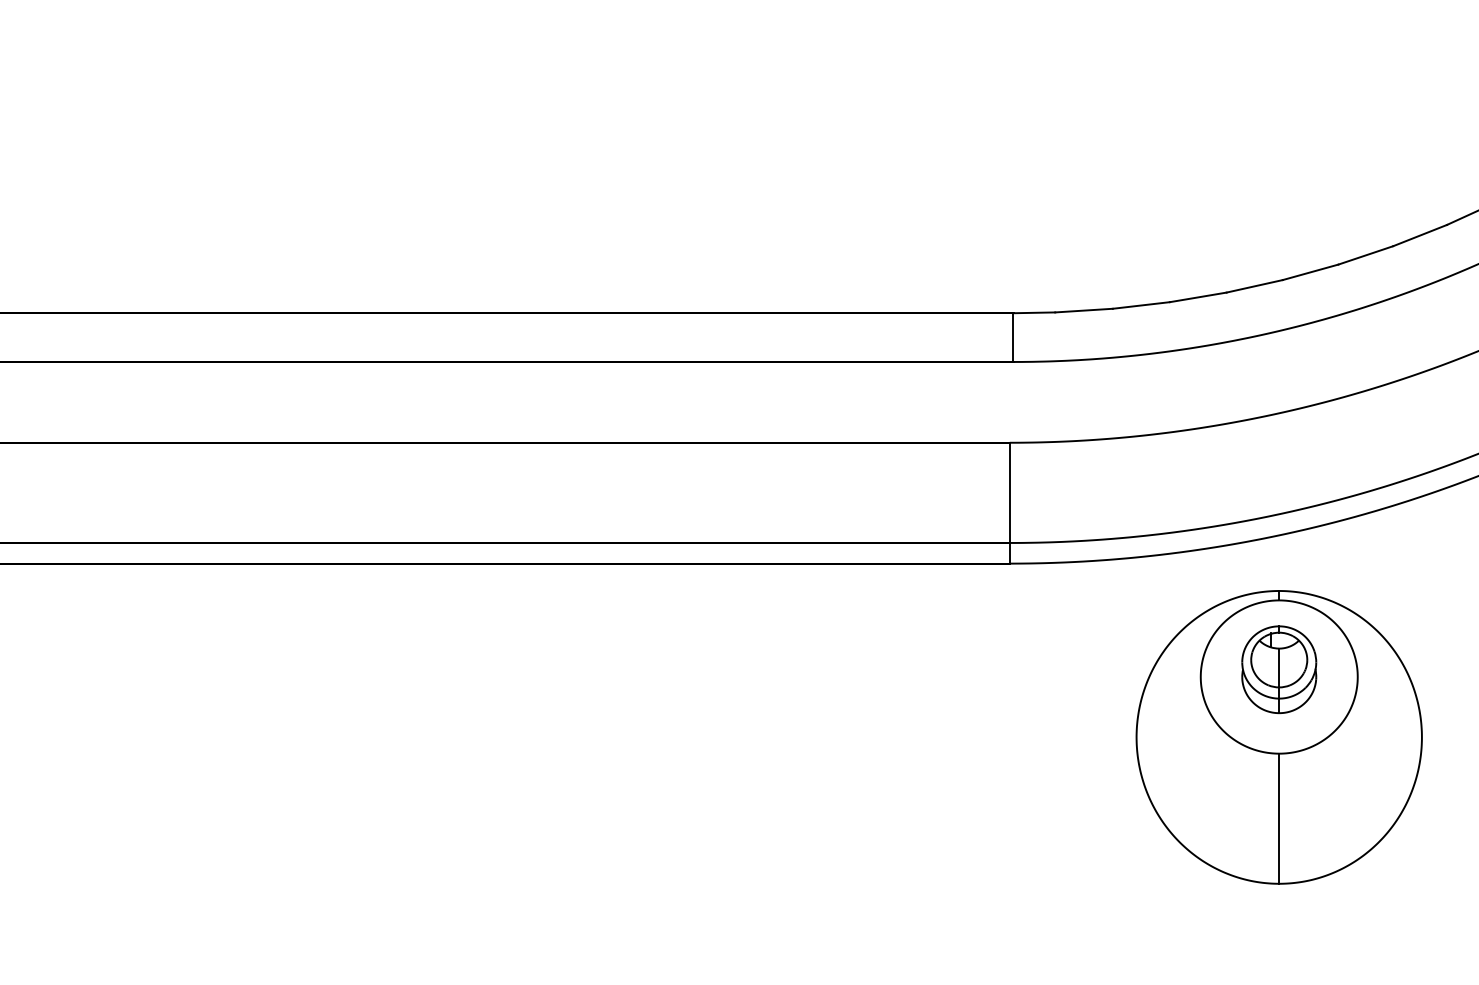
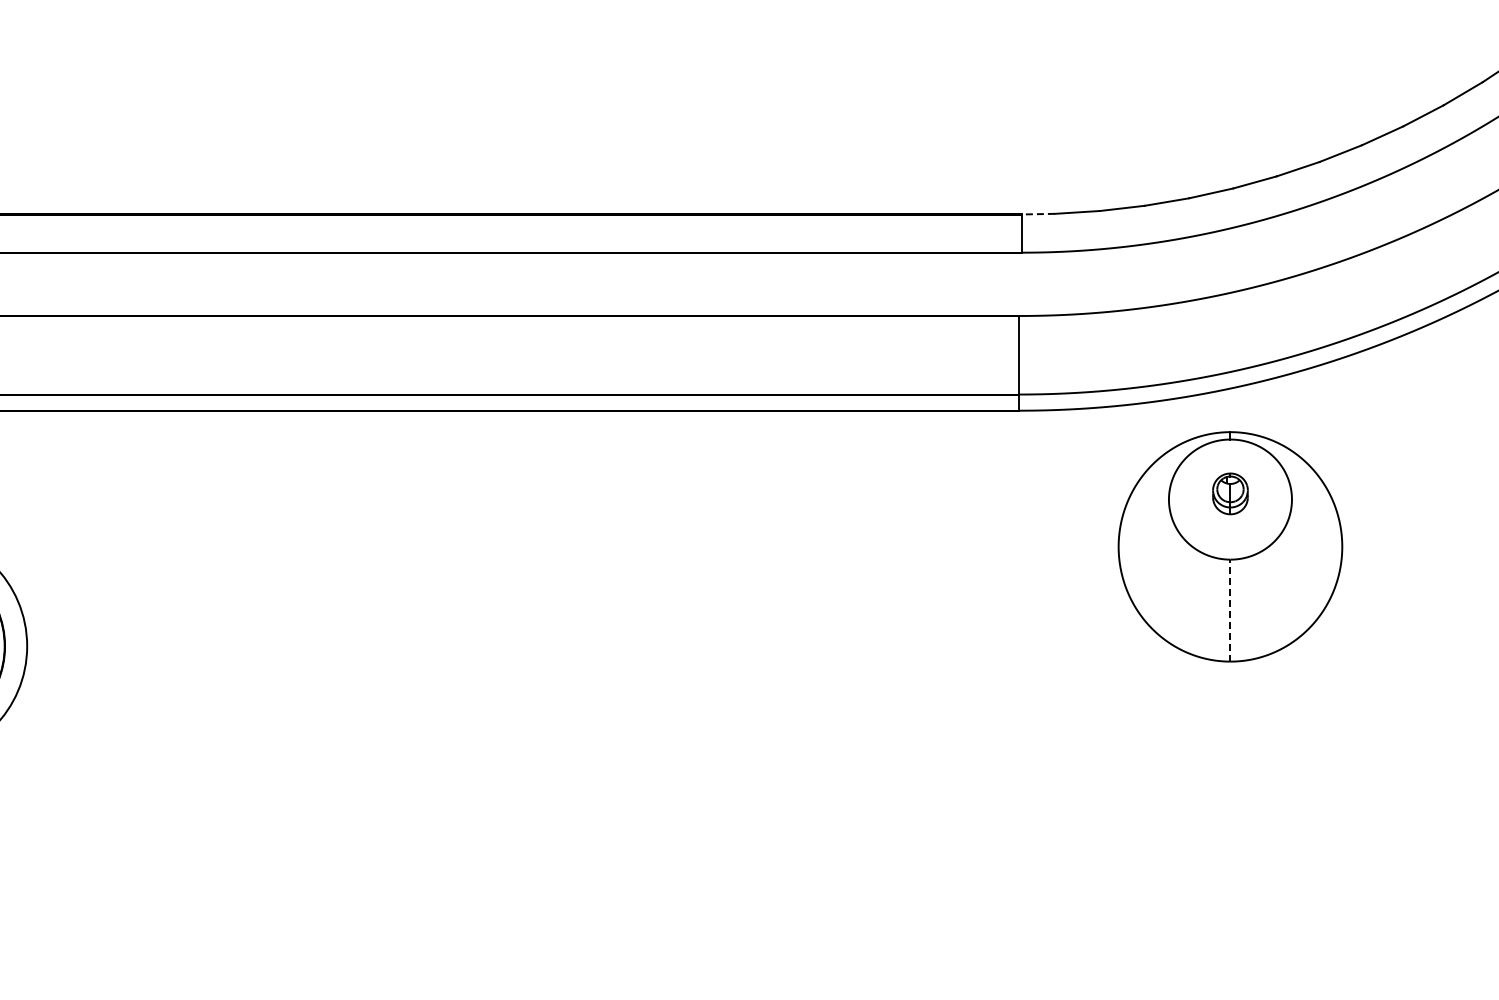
line: (1034, 313) -> (1038, 214), solid -> dashed
part: (1279, 669) -> (1230, 493), size x0.6
line: (1279, 818) -> (1230, 610), solid -> dashed

